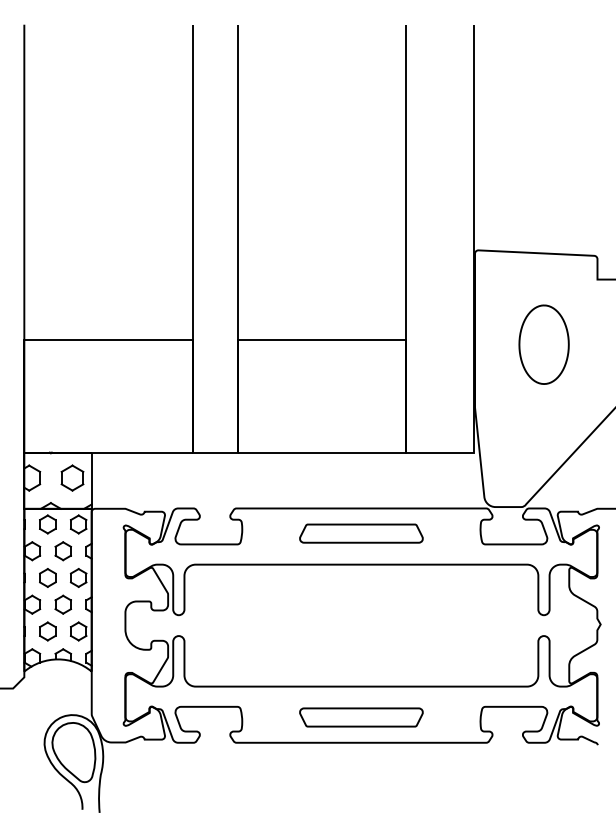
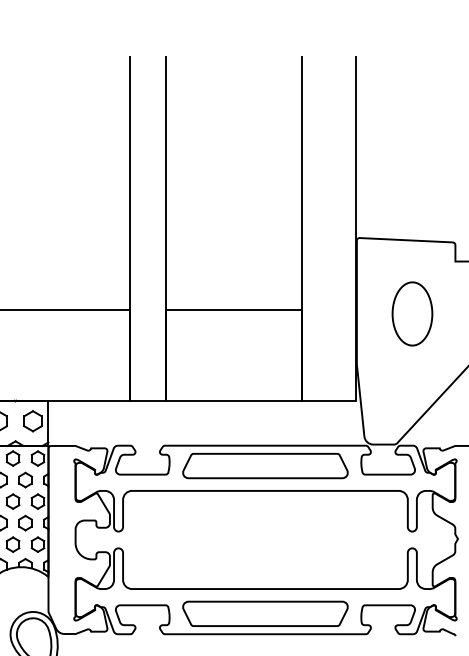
part: (361, 533) -> (265, 465), size x1.67
part: (361, 717) -> (265, 613), size x1.67

